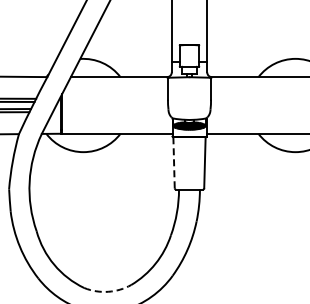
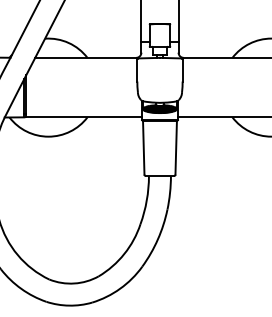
line: (174, 163) -> (144, 148), dashed -> solid
arc: (108, 291) -> (74, 283), dashed -> solid

